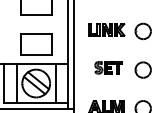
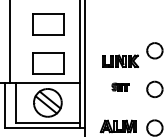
part: (106, 29) -> (120, 60), moved
part: (108, 67) -> (120, 86), size x0.6
line: (16, 83) -> (28, 102), removed
line: (55, 83) -> (67, 102), removed

